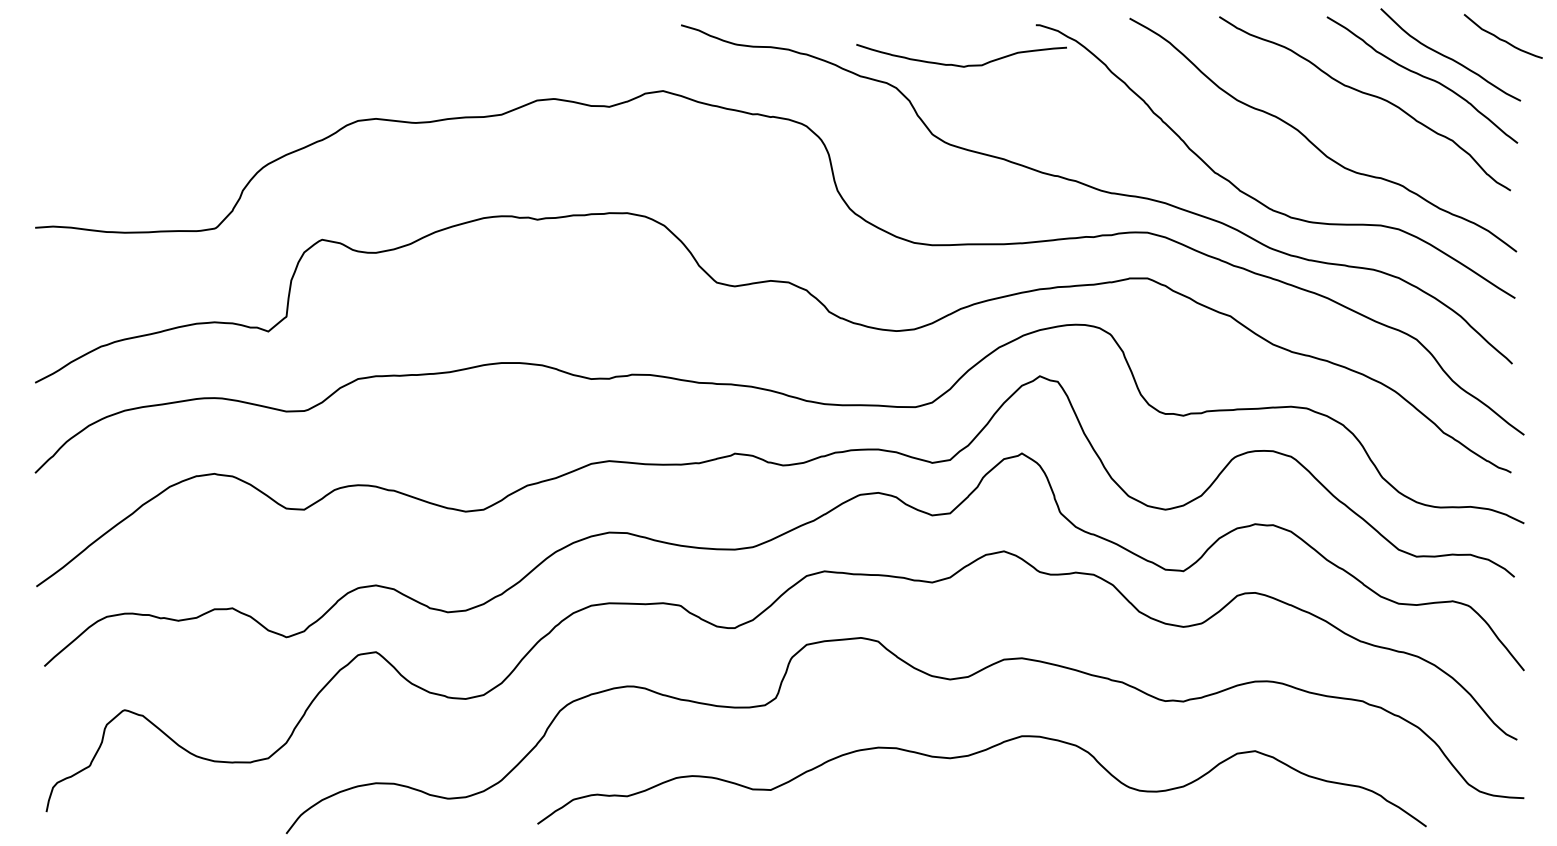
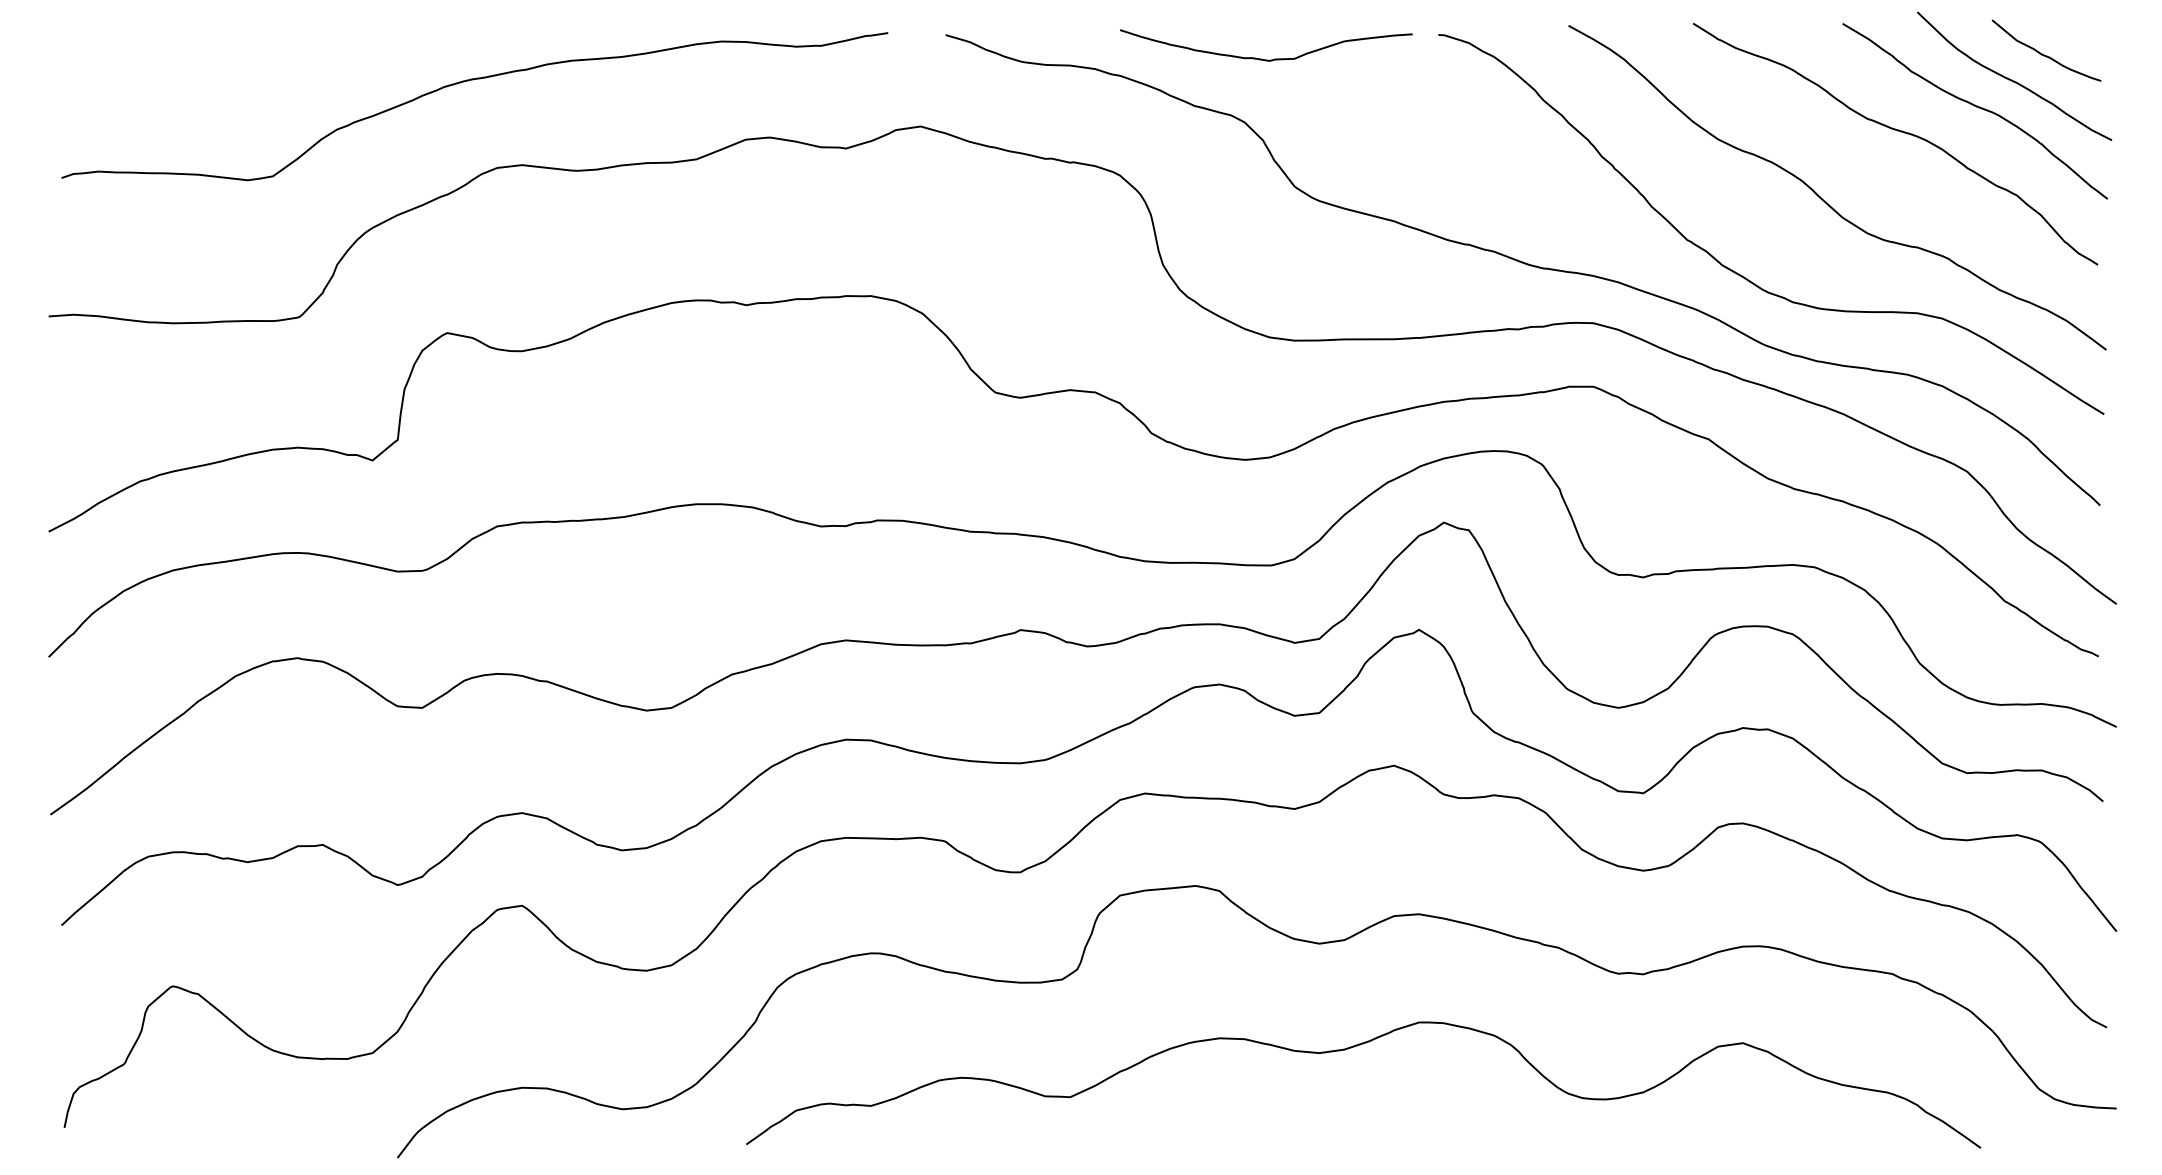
curve: (1501, 39) -> (2044, 54), moved
curve: (337, 58) -> (468, 81), added
curve: (958, 65) -> (1262, 58), moved

